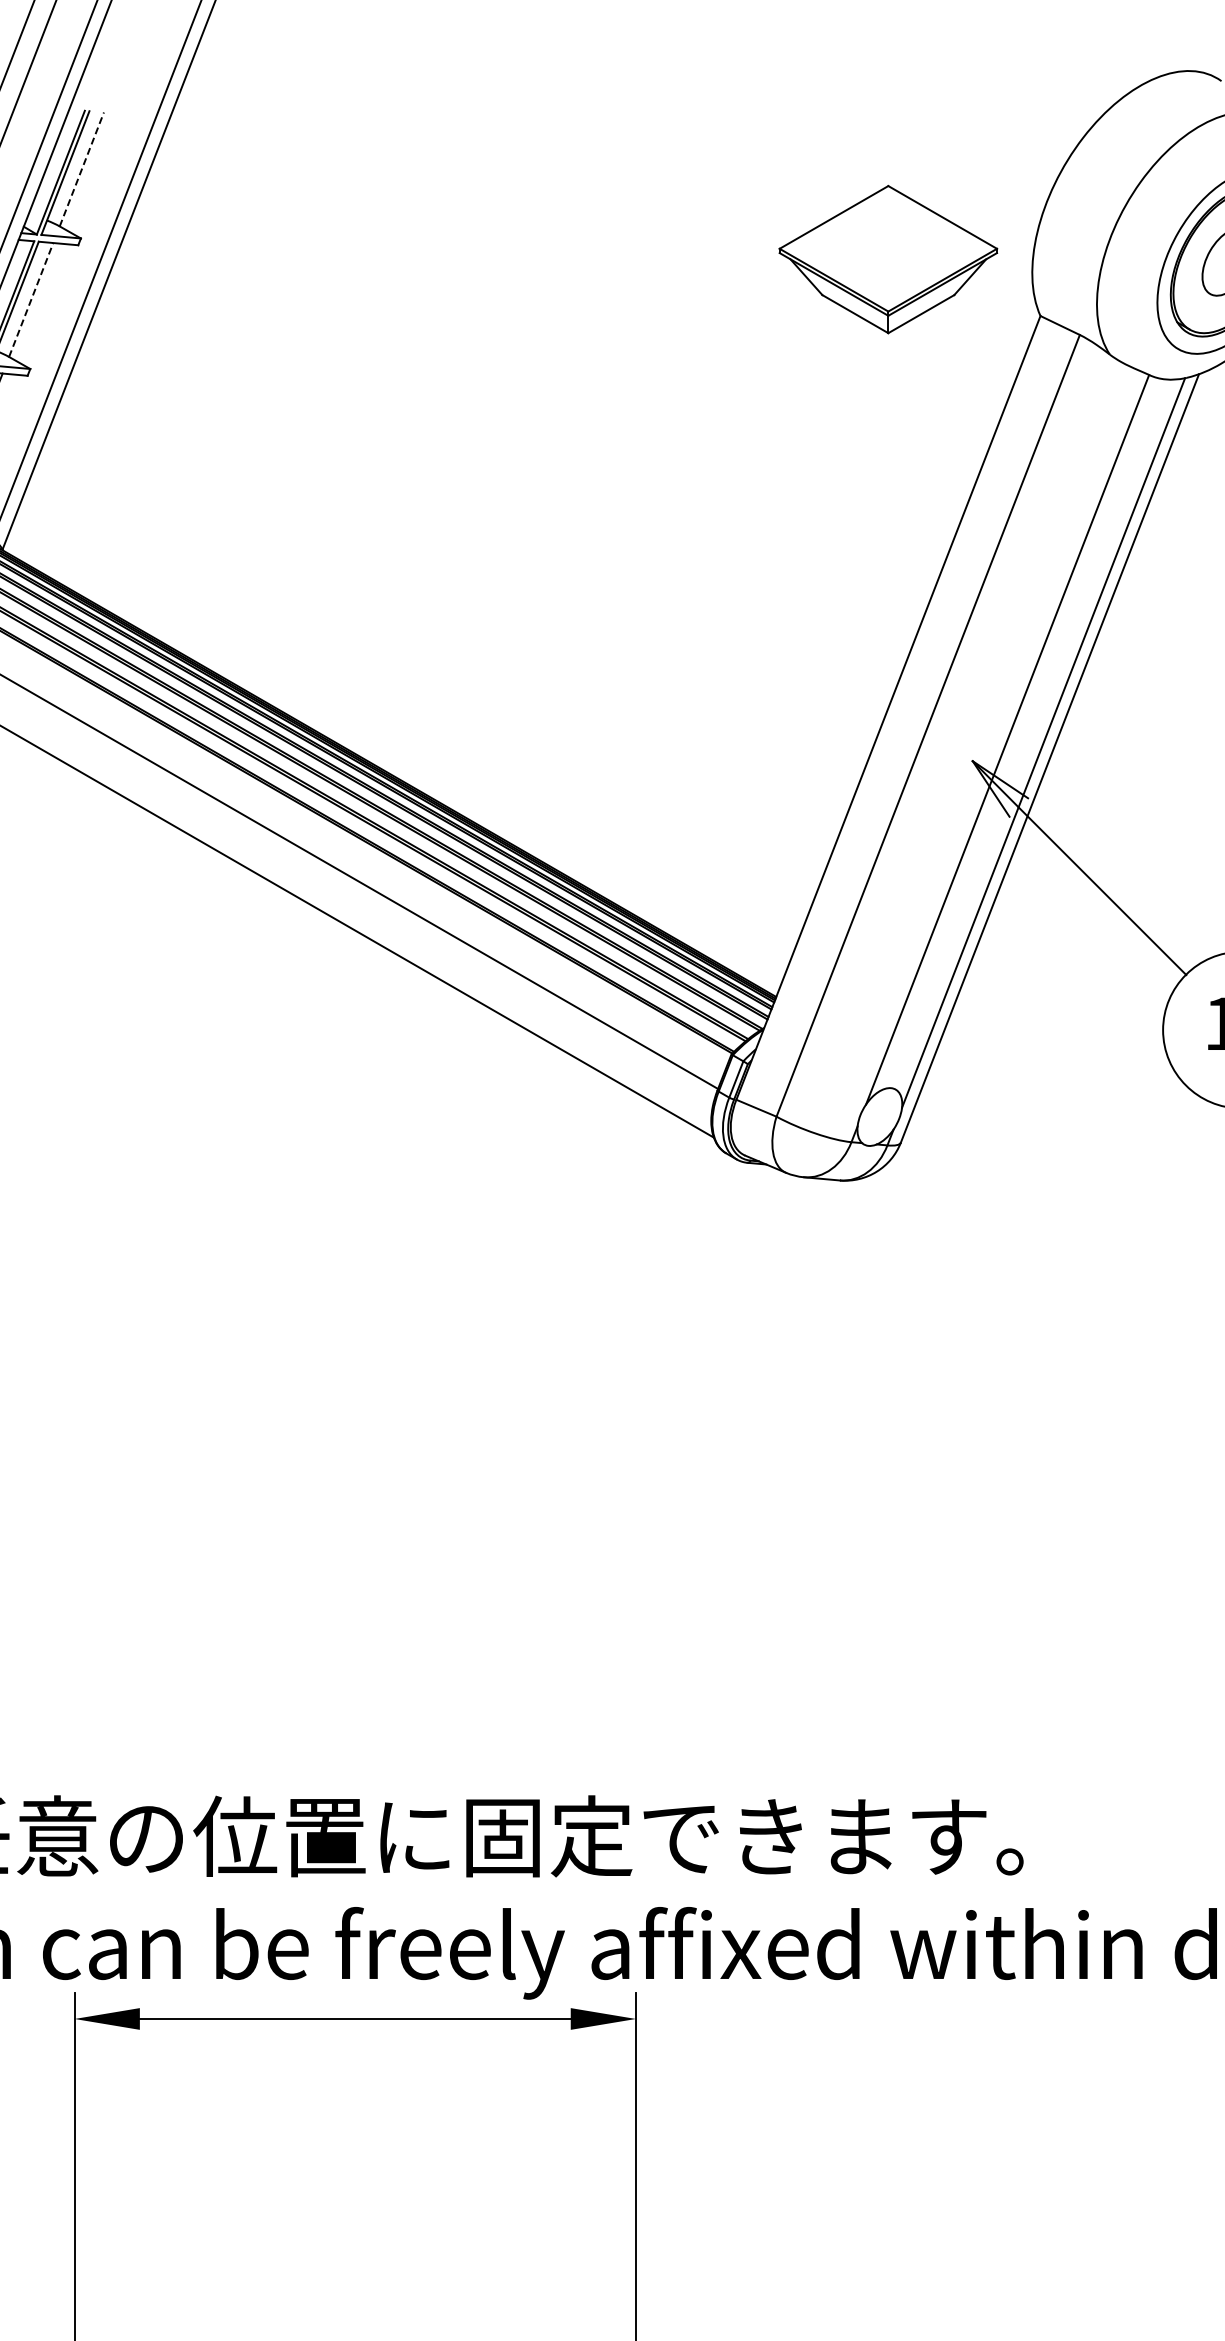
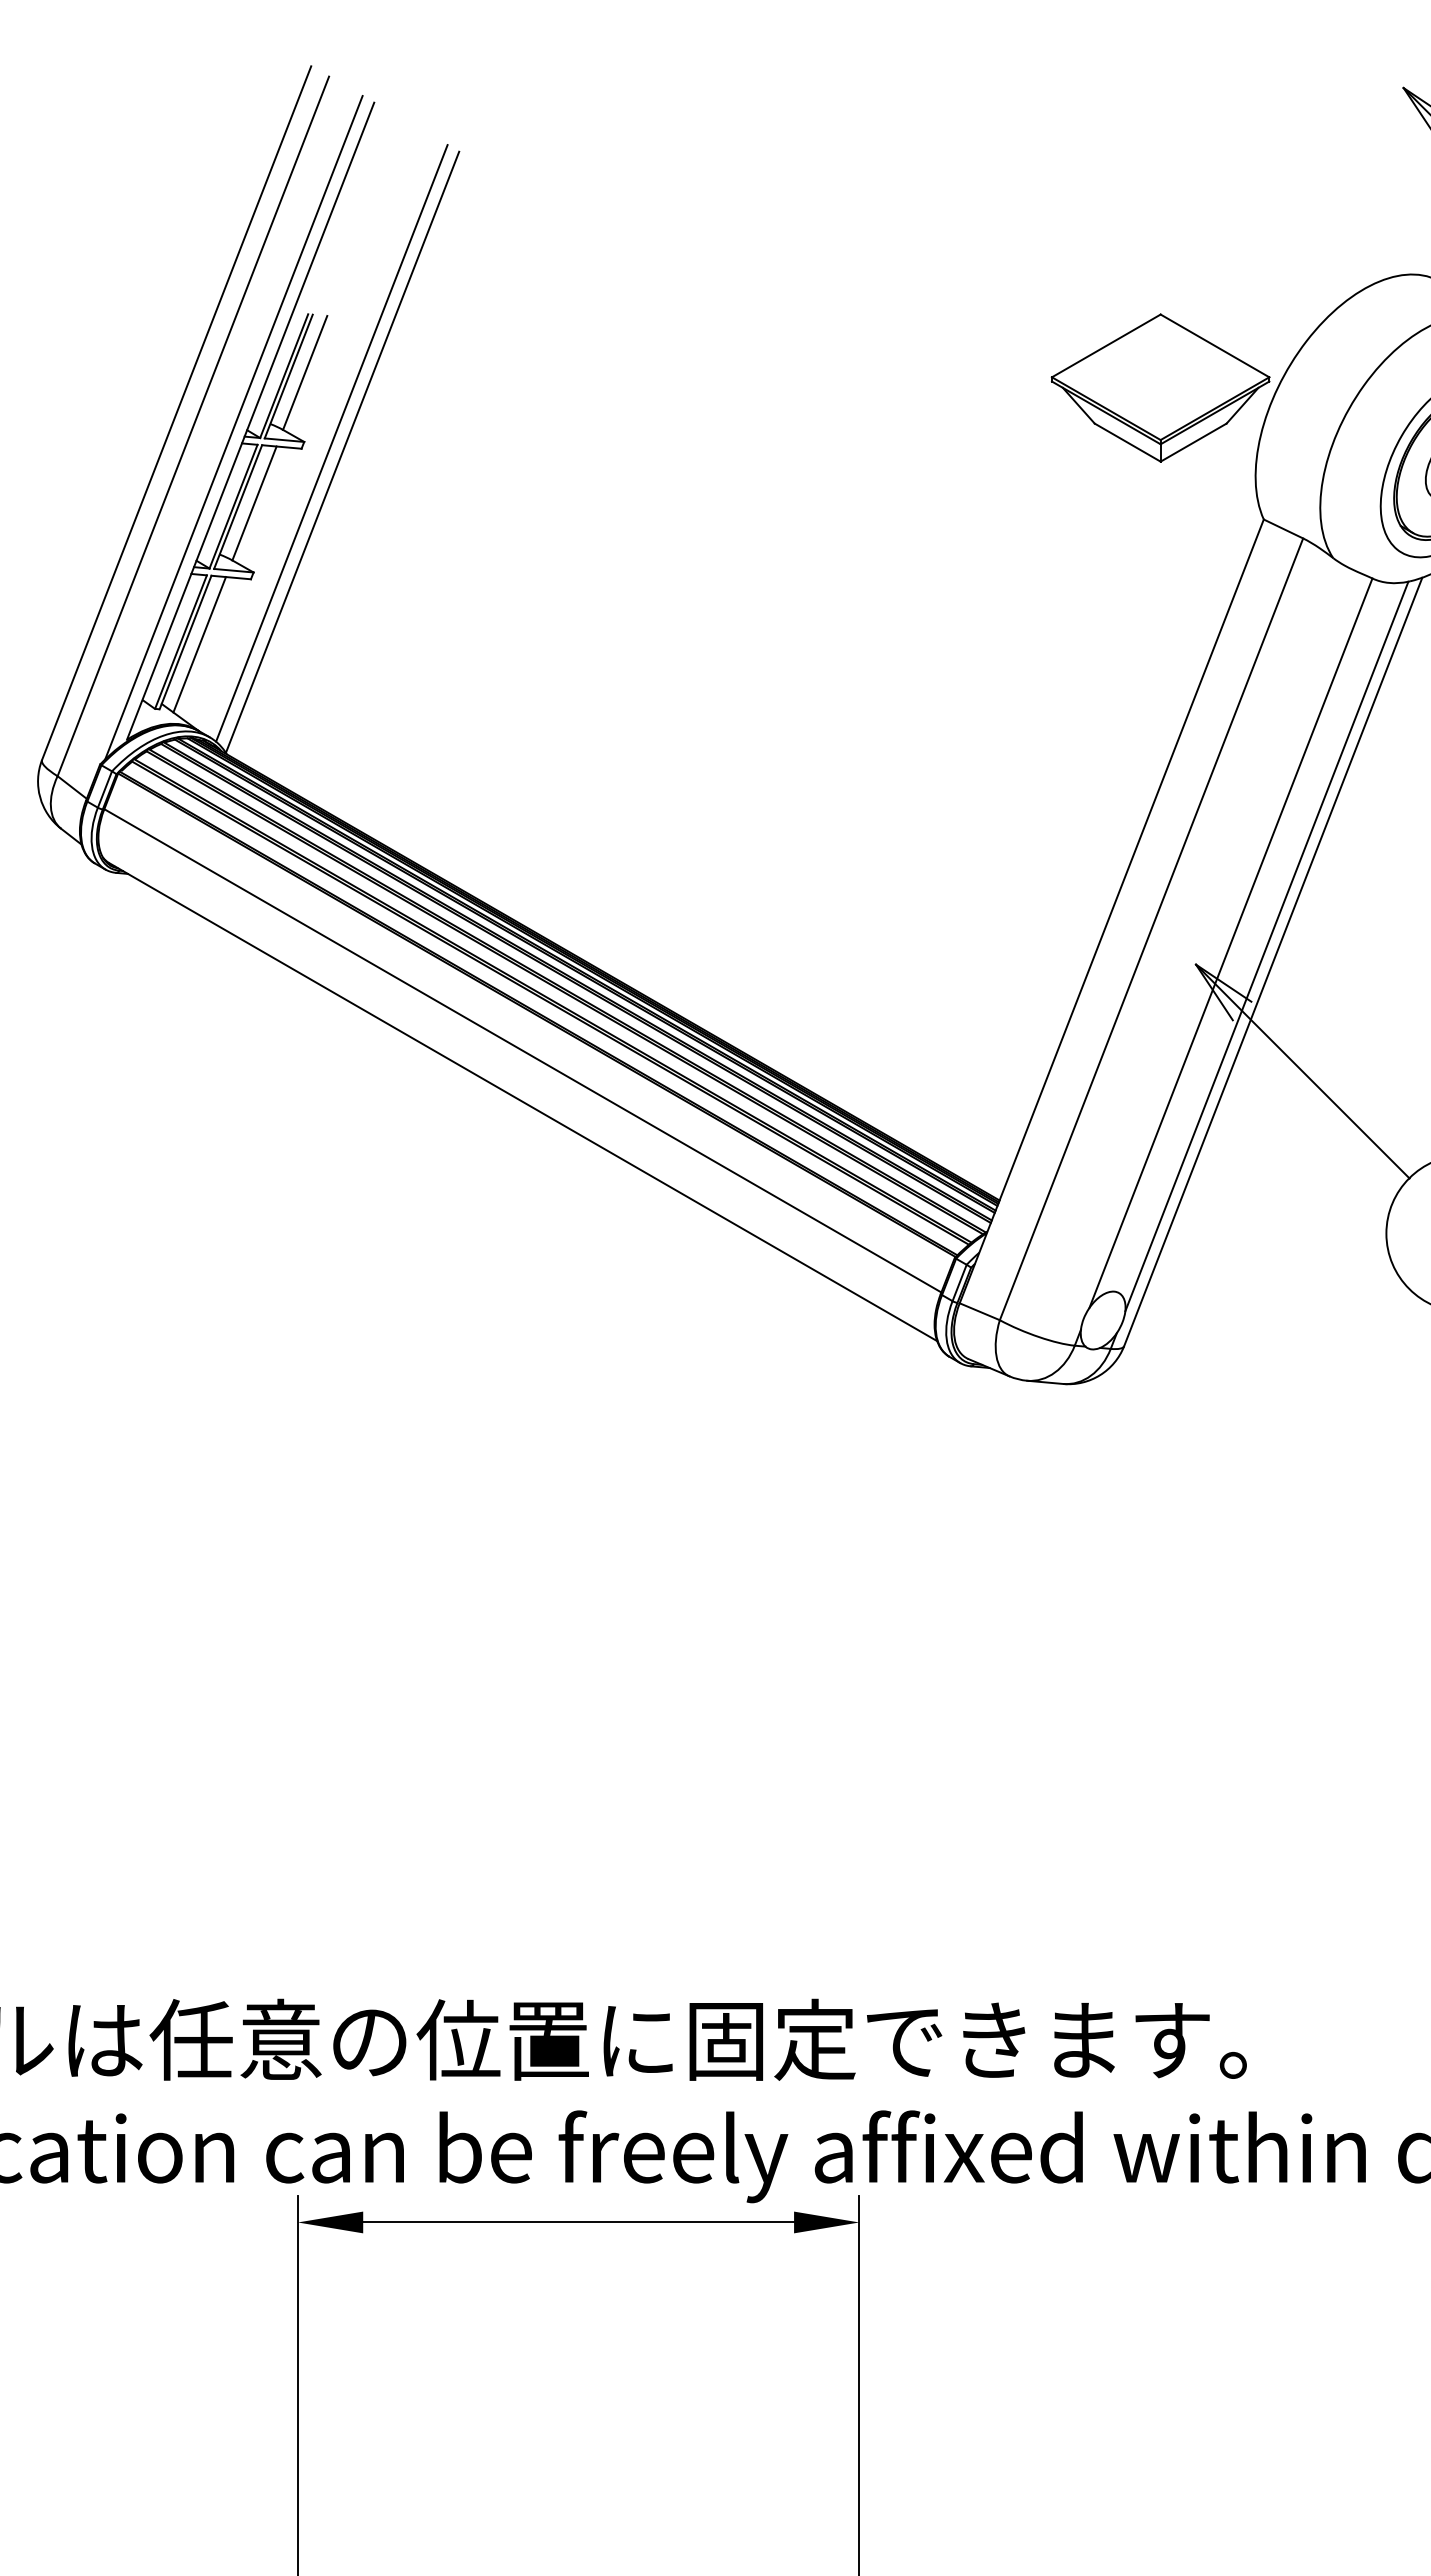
line: (82, 169) -> (305, 372), dashed -> solid
part: (888, 259) -> (1160, 387), moved
line: (31, 300) -> (254, 503), dashed -> solid

